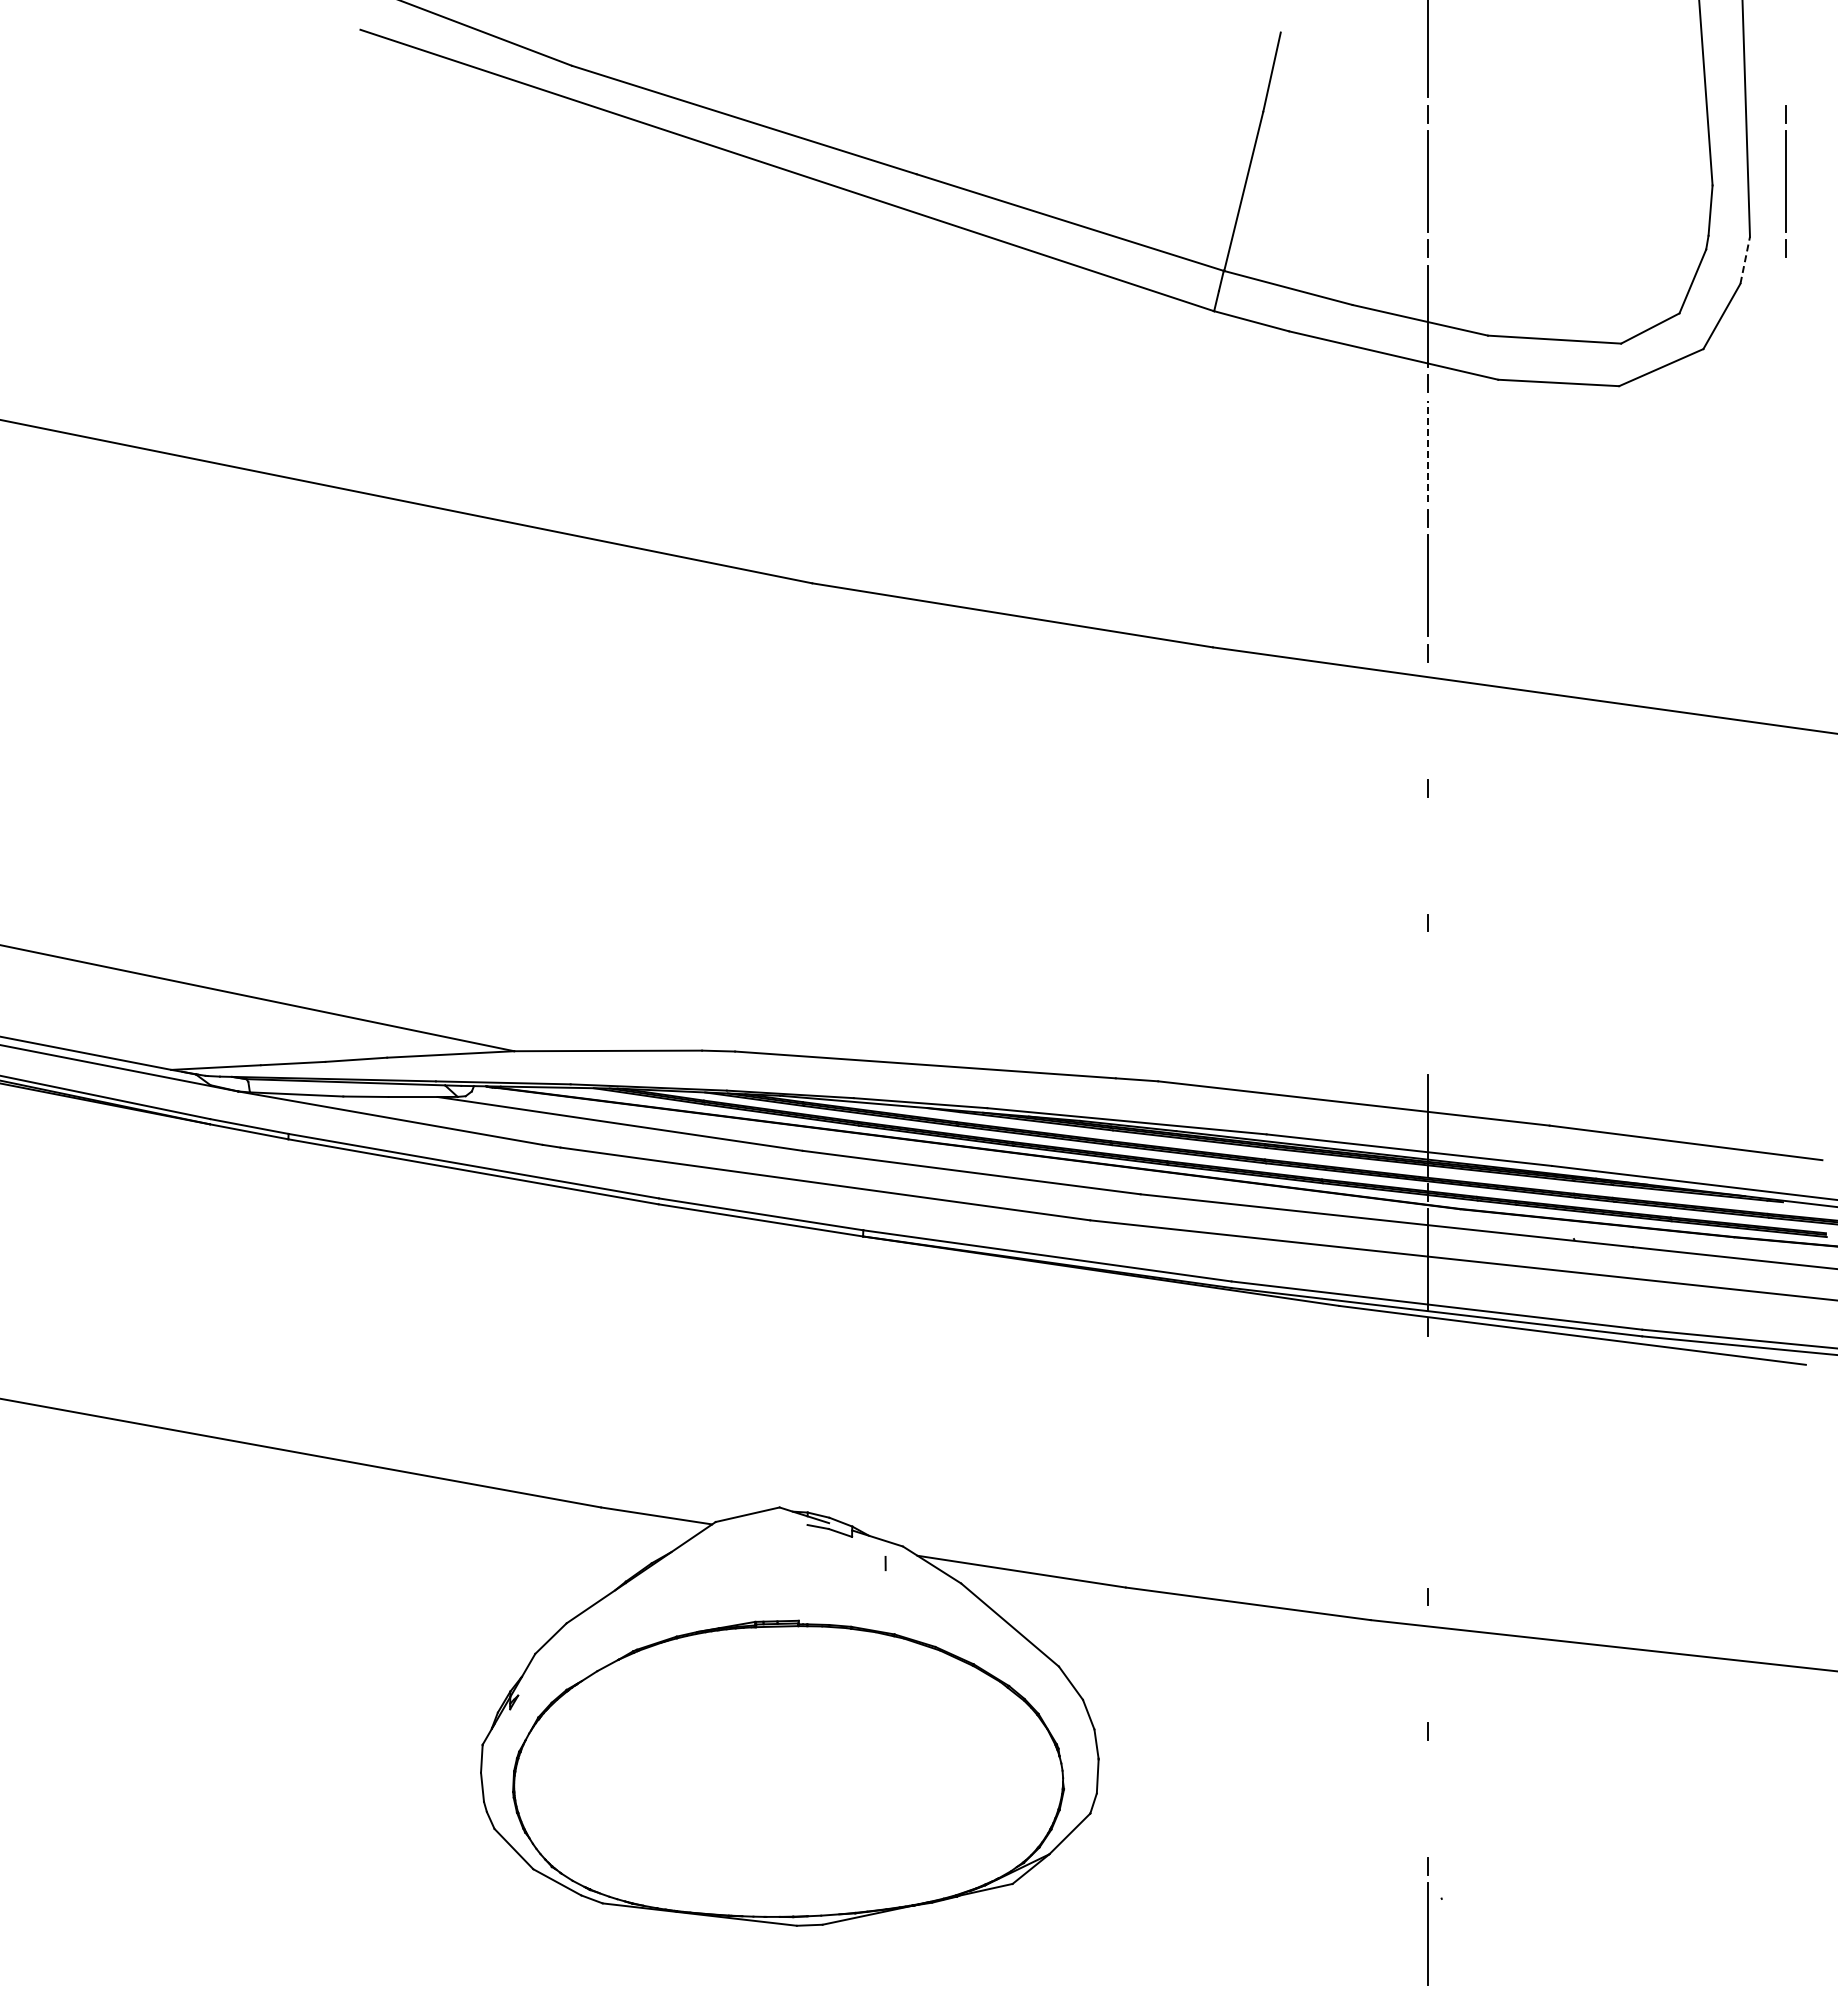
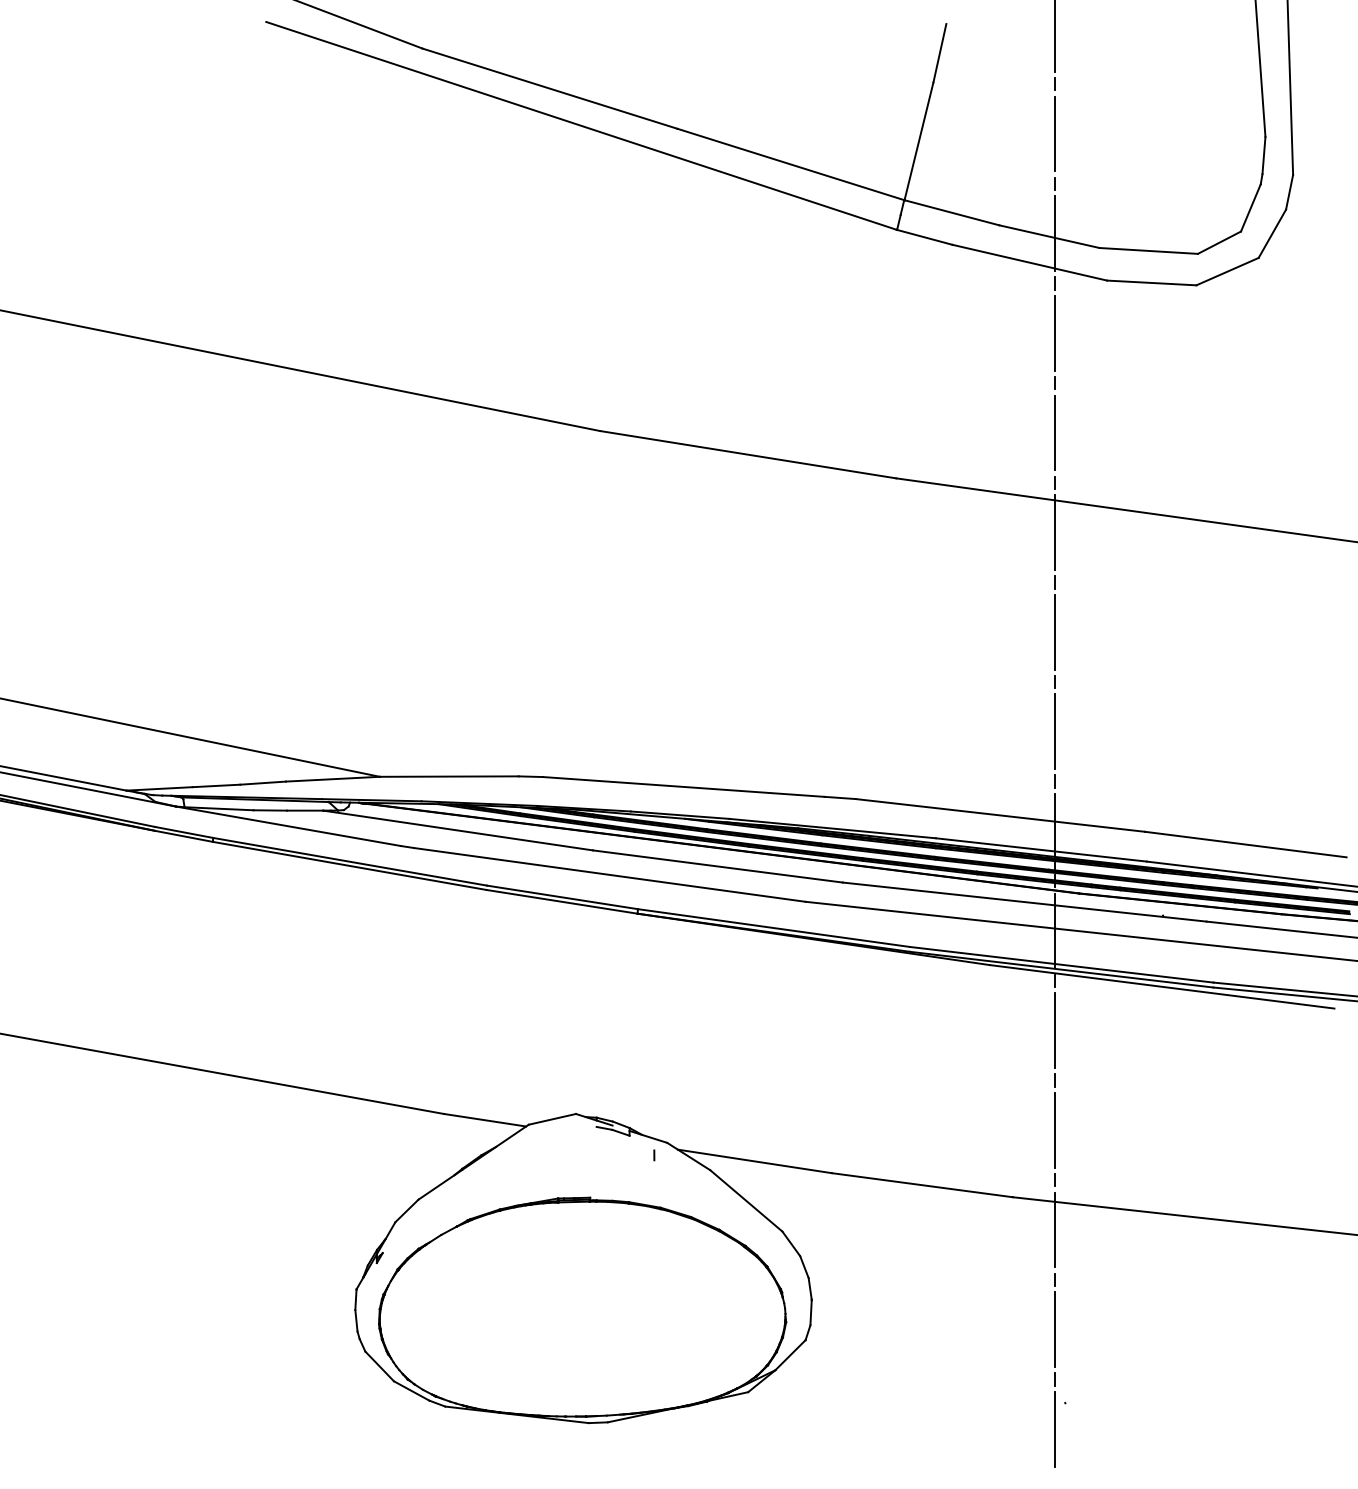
line: (1785, 181) -> (1319, 134), removed
line: (1745, 260) -> (1289, 192), dashed -> solid
line: (1427, 451) -> (1054, 333), dashed -> solid
line: (1427, 720) -> (1054, 532), added
line: (1427, 855) -> (1054, 632), added
line: (1427, 1002) -> (1054, 740), added
line: (1427, 1394) -> (1054, 1030), added
line: (1427, 1516) -> (1054, 1120), added
line: (1427, 1663) -> (1054, 1229), added
line: (1427, 1798) -> (1054, 1329), added

